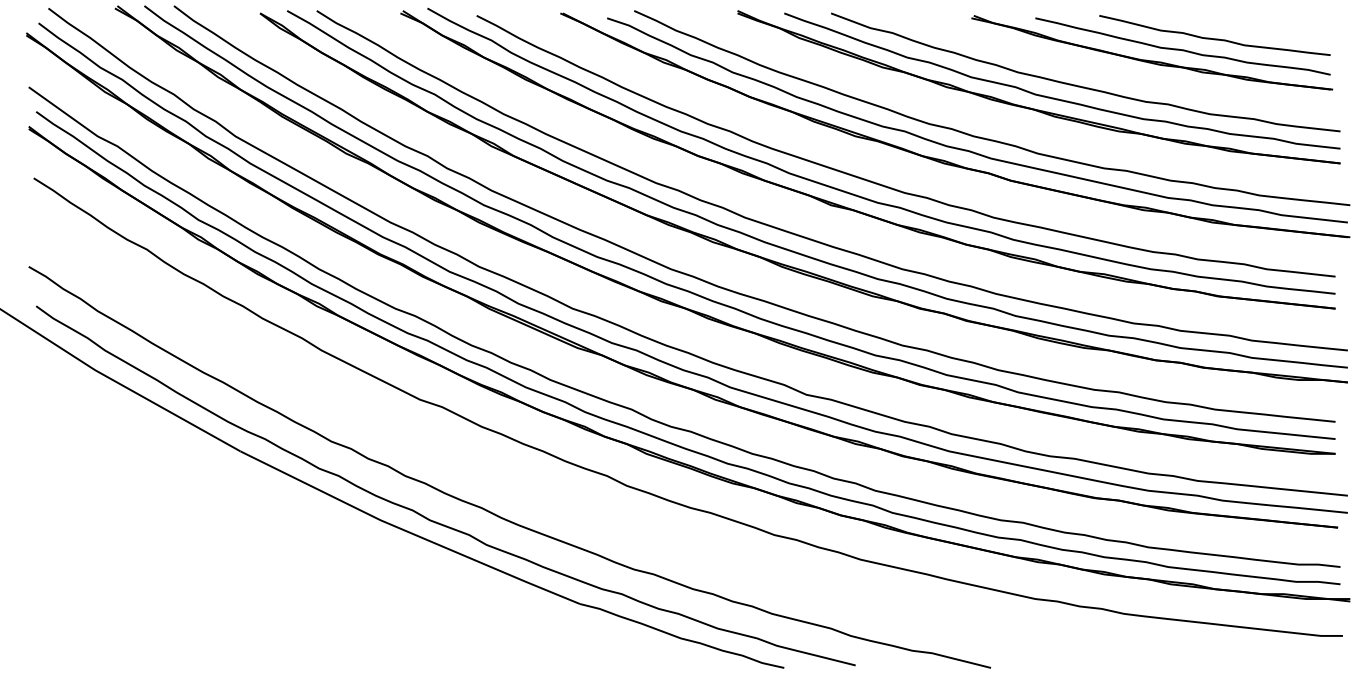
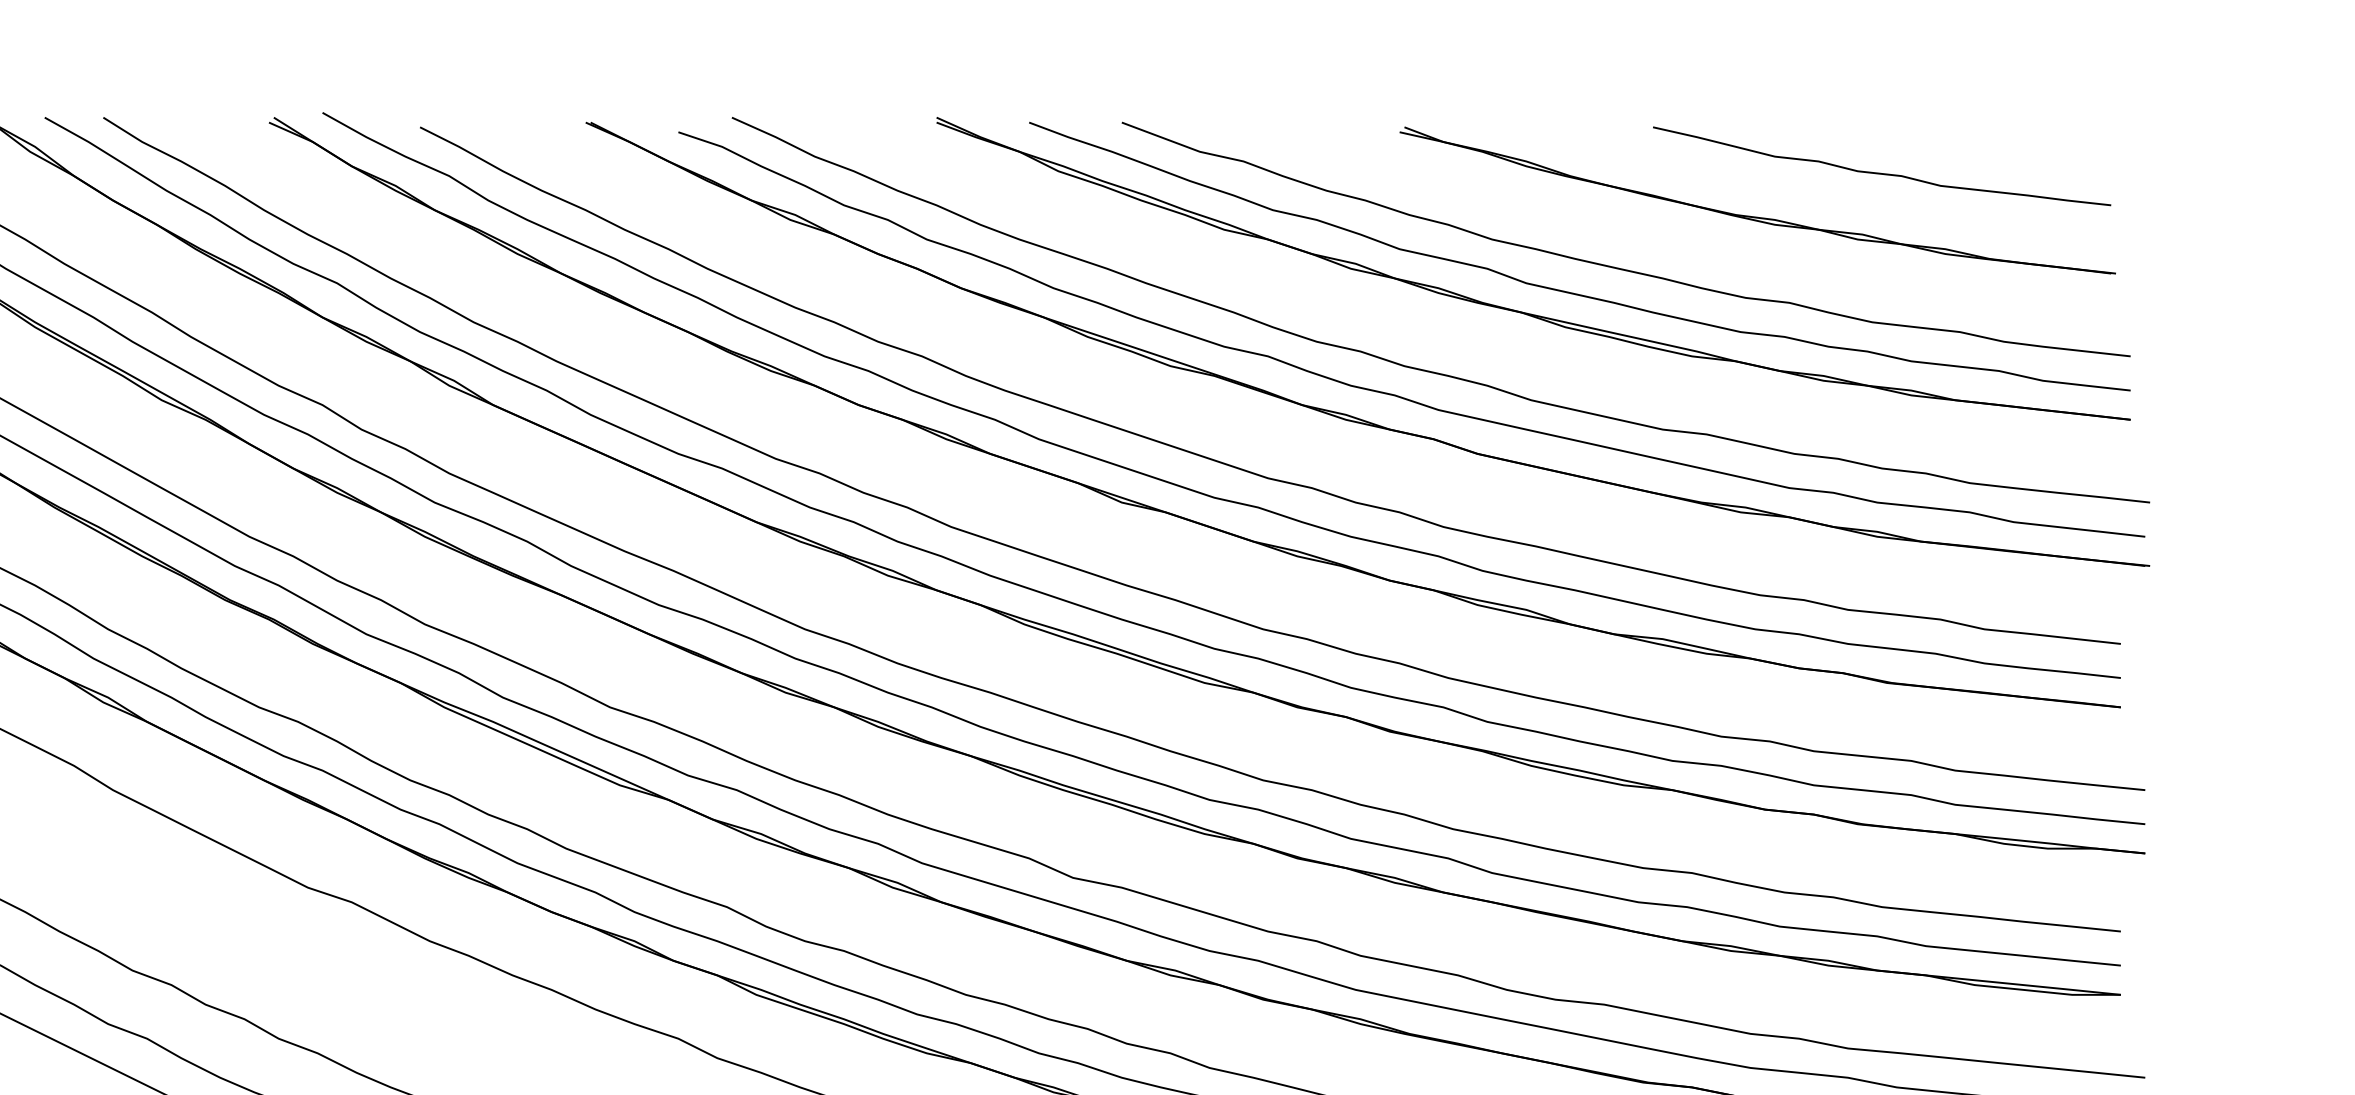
curve: (1182, 49) -> (1817, 194), removed

